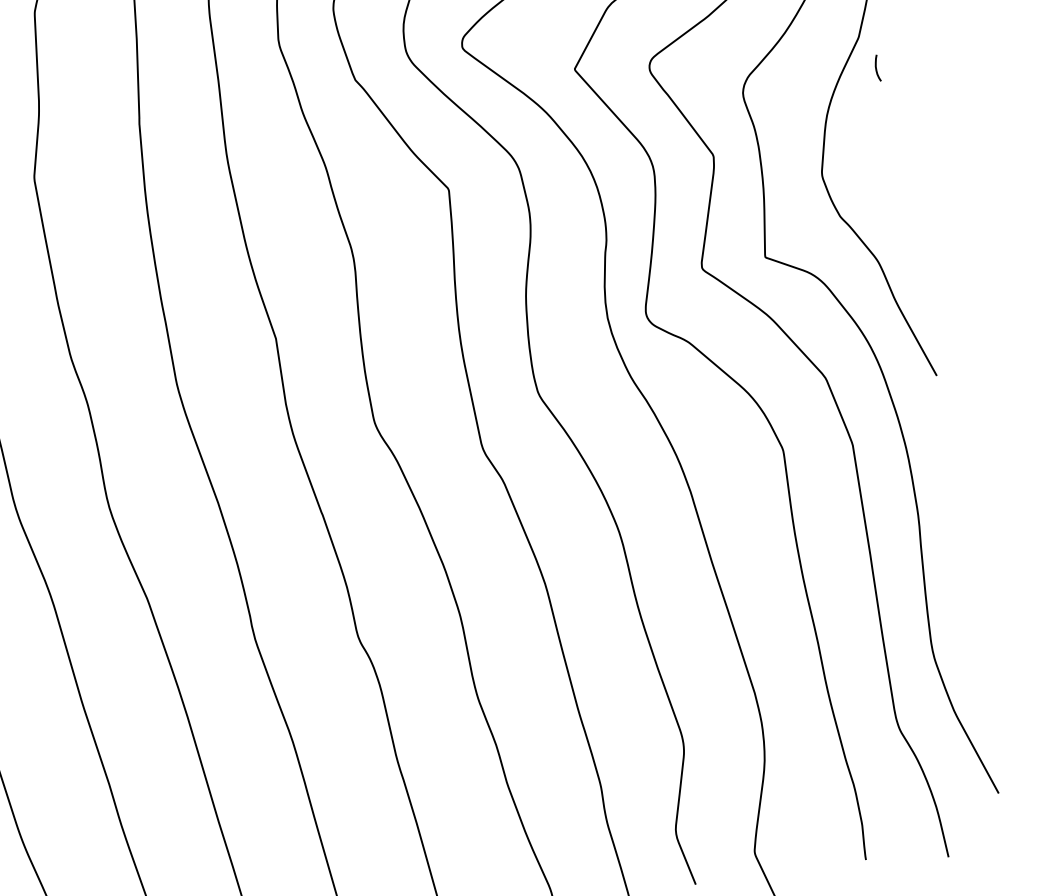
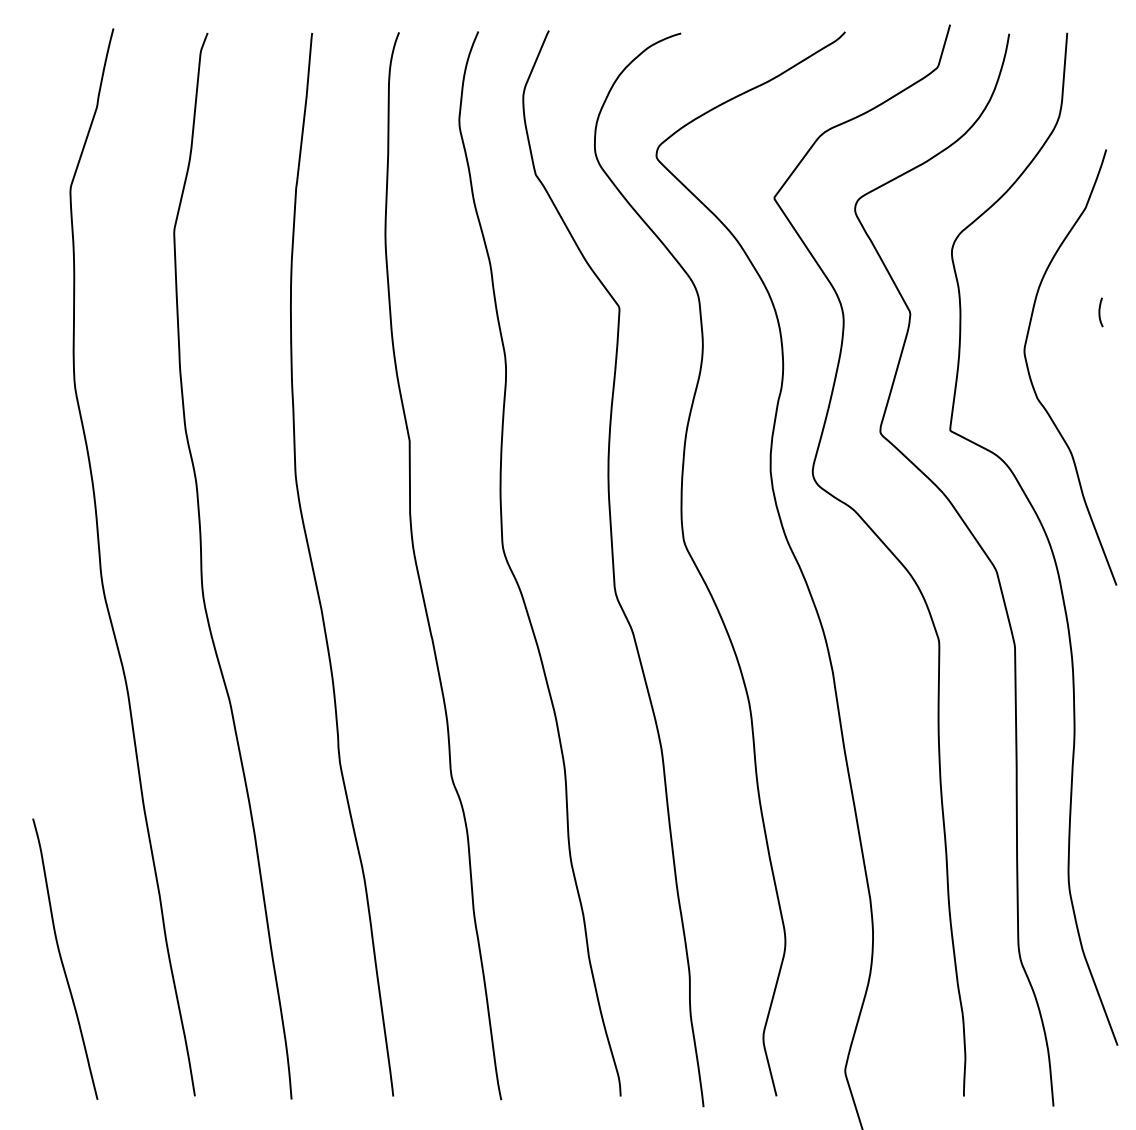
curve: (877, 68) -> (1100, 312), moved

